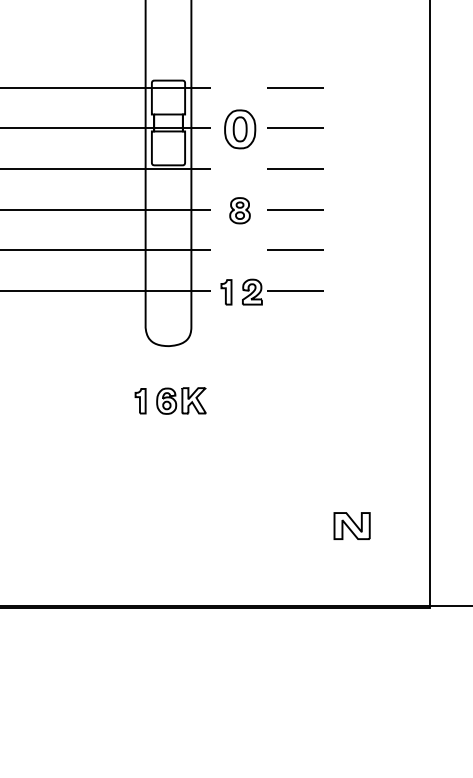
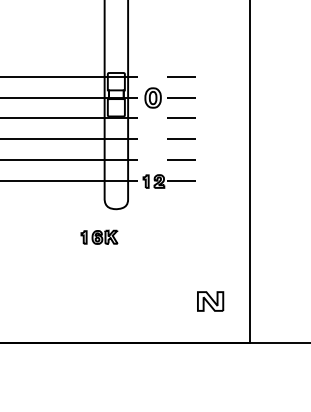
part: (238, 210) -> (152, 139), removed
part: (170, 399) -> (99, 236), moved
part: (352, 526) -> (210, 301), size x1.4

